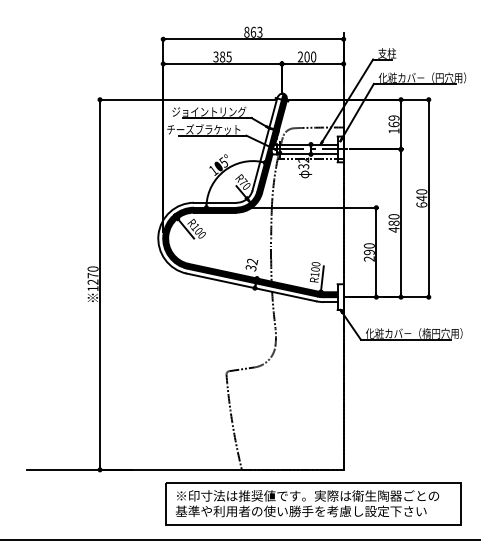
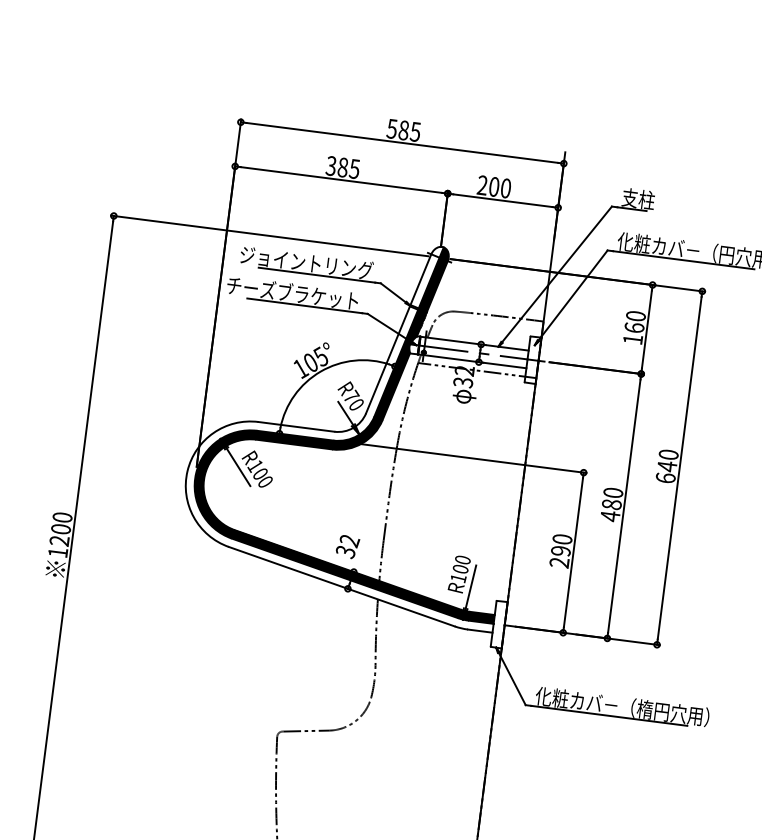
text: (253, 31) -> (404, 129), 863 -> 585
text: (394, 117) -> (636, 315), 169 -> 160
text: (92, 275) -> (60, 528), 1270 -> 1200

